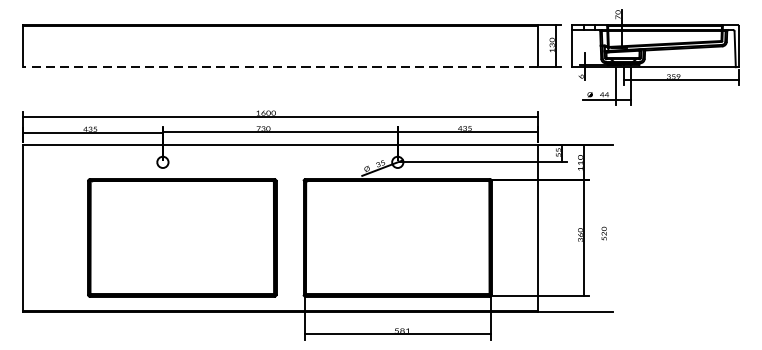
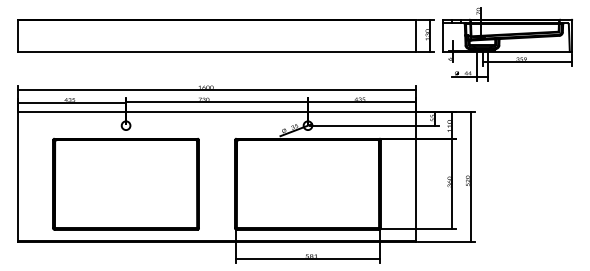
line: (279, 67) -> (216, 52), dashed -> solid
line: (607, 227) -> (470, 176), added
part: (181, 238) -> (125, 184), moved

